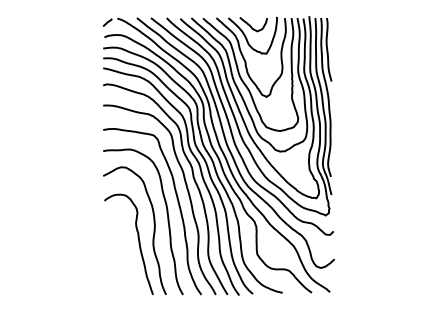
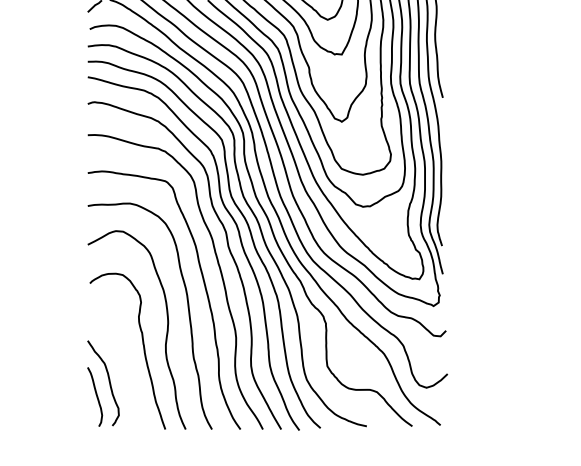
part: (113, 265) -> (103, 383), added

